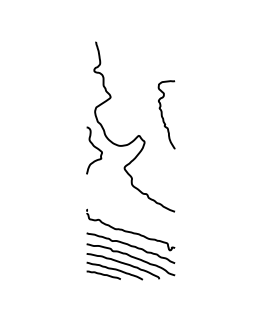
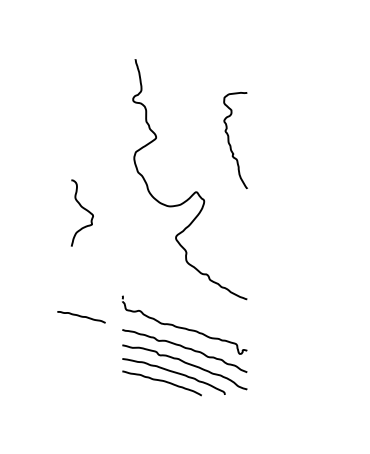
curve: (163, 116) -> (230, 143), moved
curve: (95, 148) -> (83, 209), moved
line: (103, 275) -> (81, 317), moved

